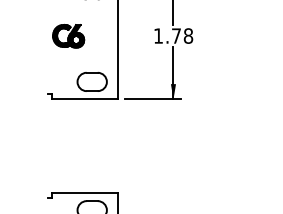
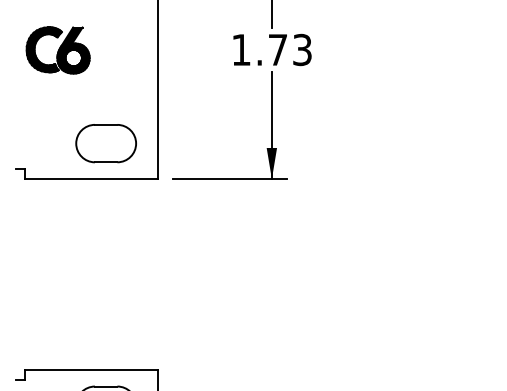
text: (188, 35) -> (302, 48), 1.78 -> 1.73

